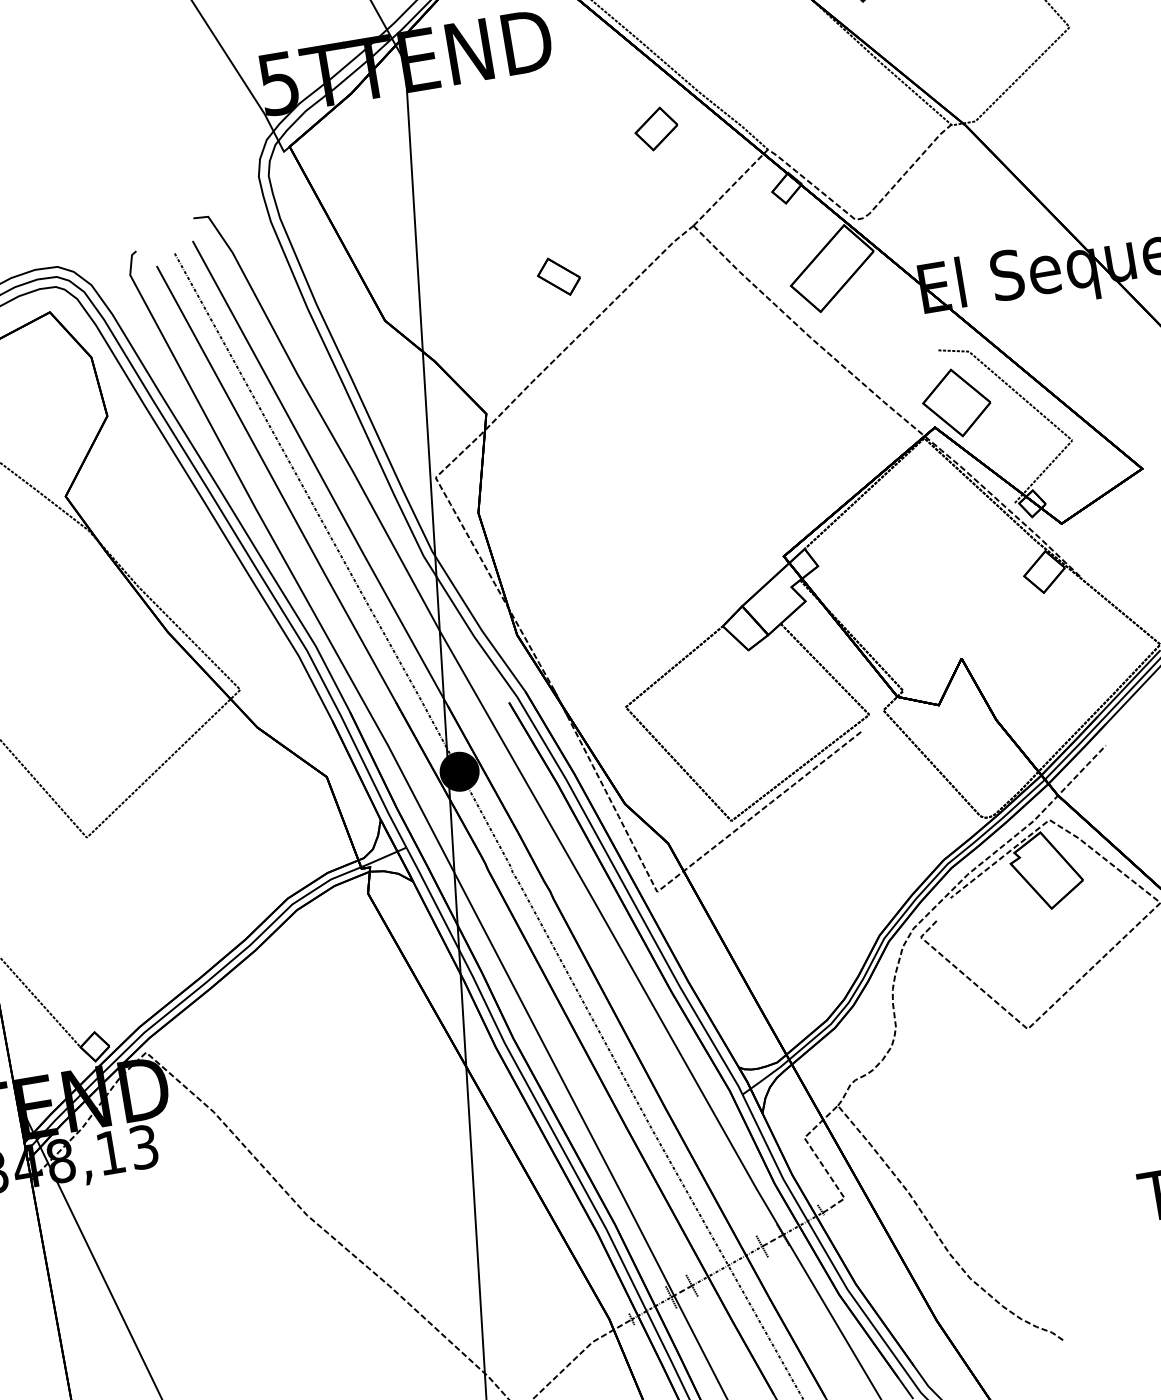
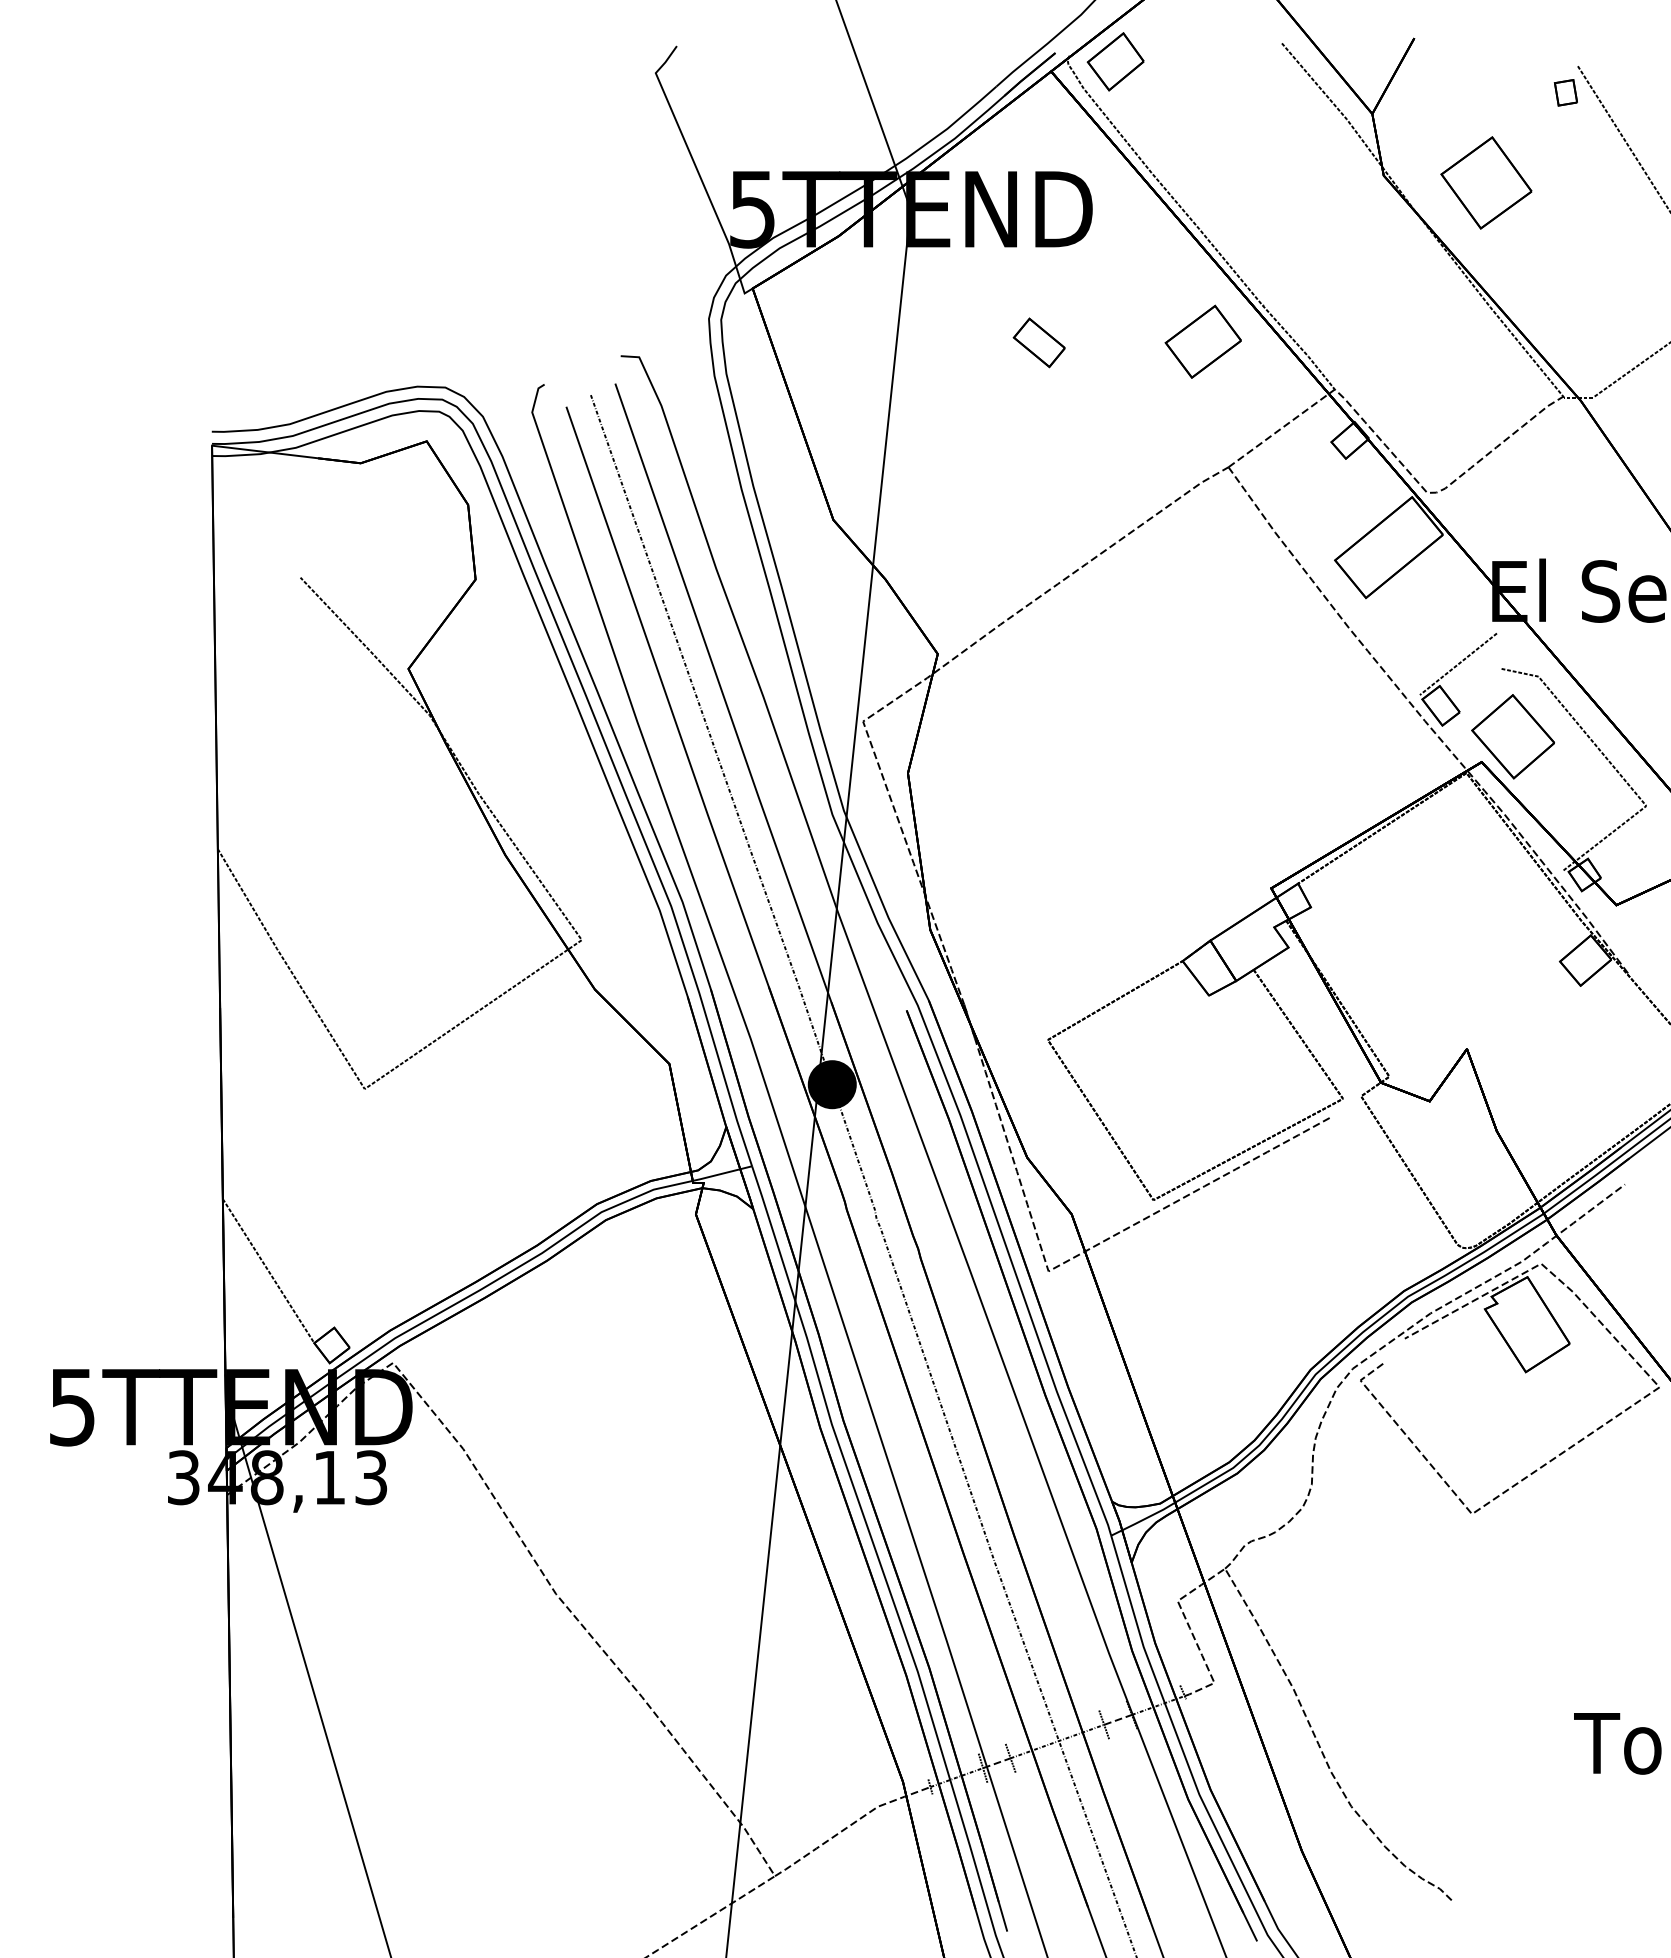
part: (655, 128) -> (1202, 341), size x1.43
part: (558, 276) -> (1038, 342), moved
part: (898, 359) -> (1451, 671), added

